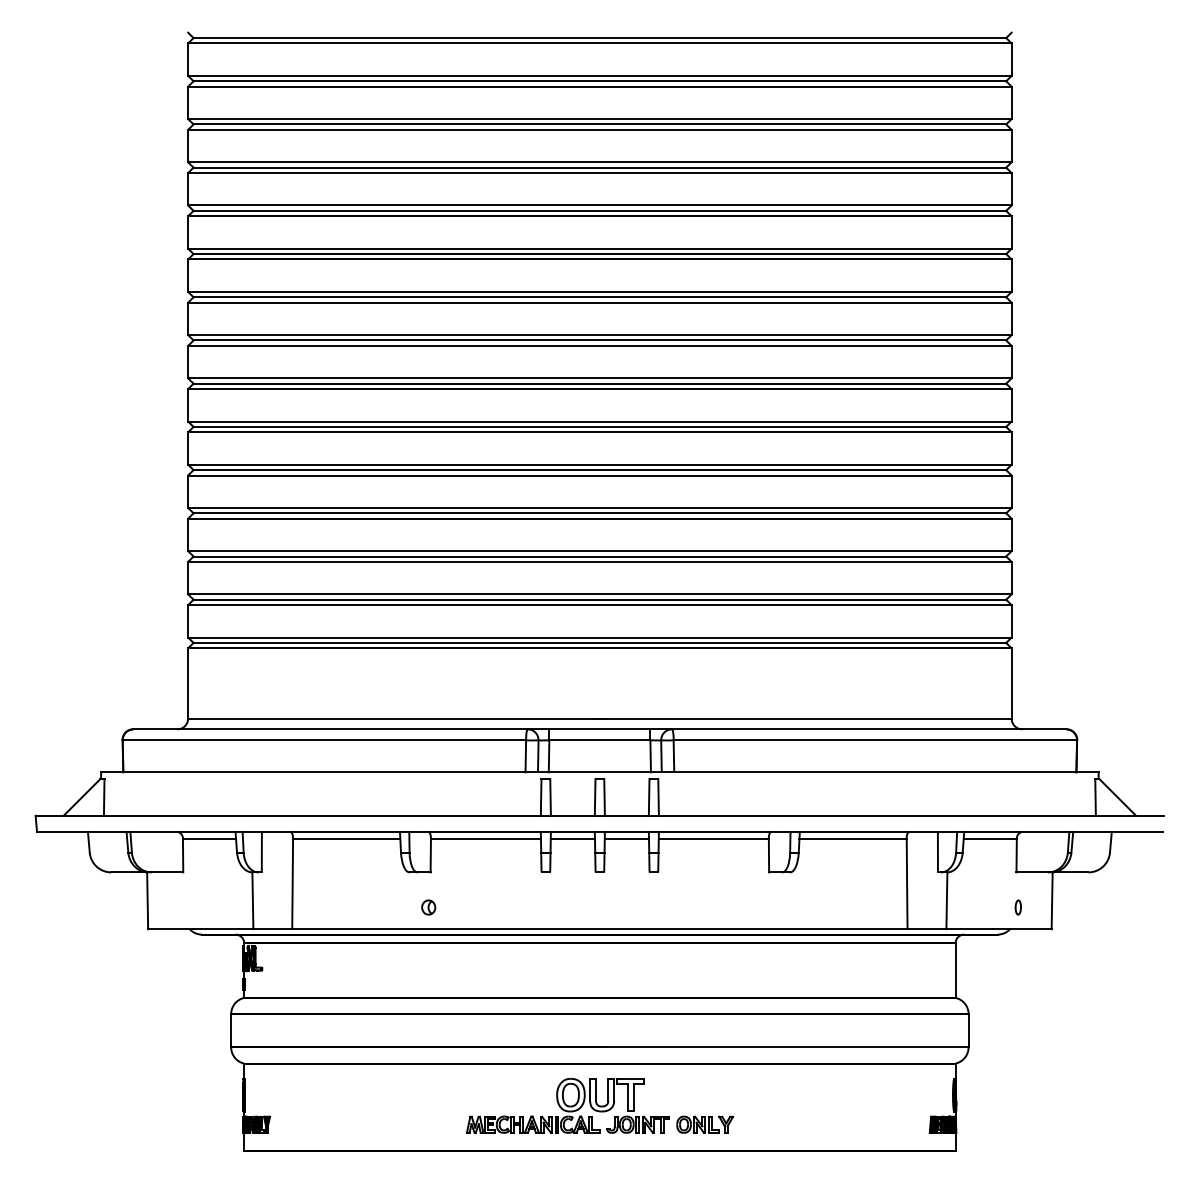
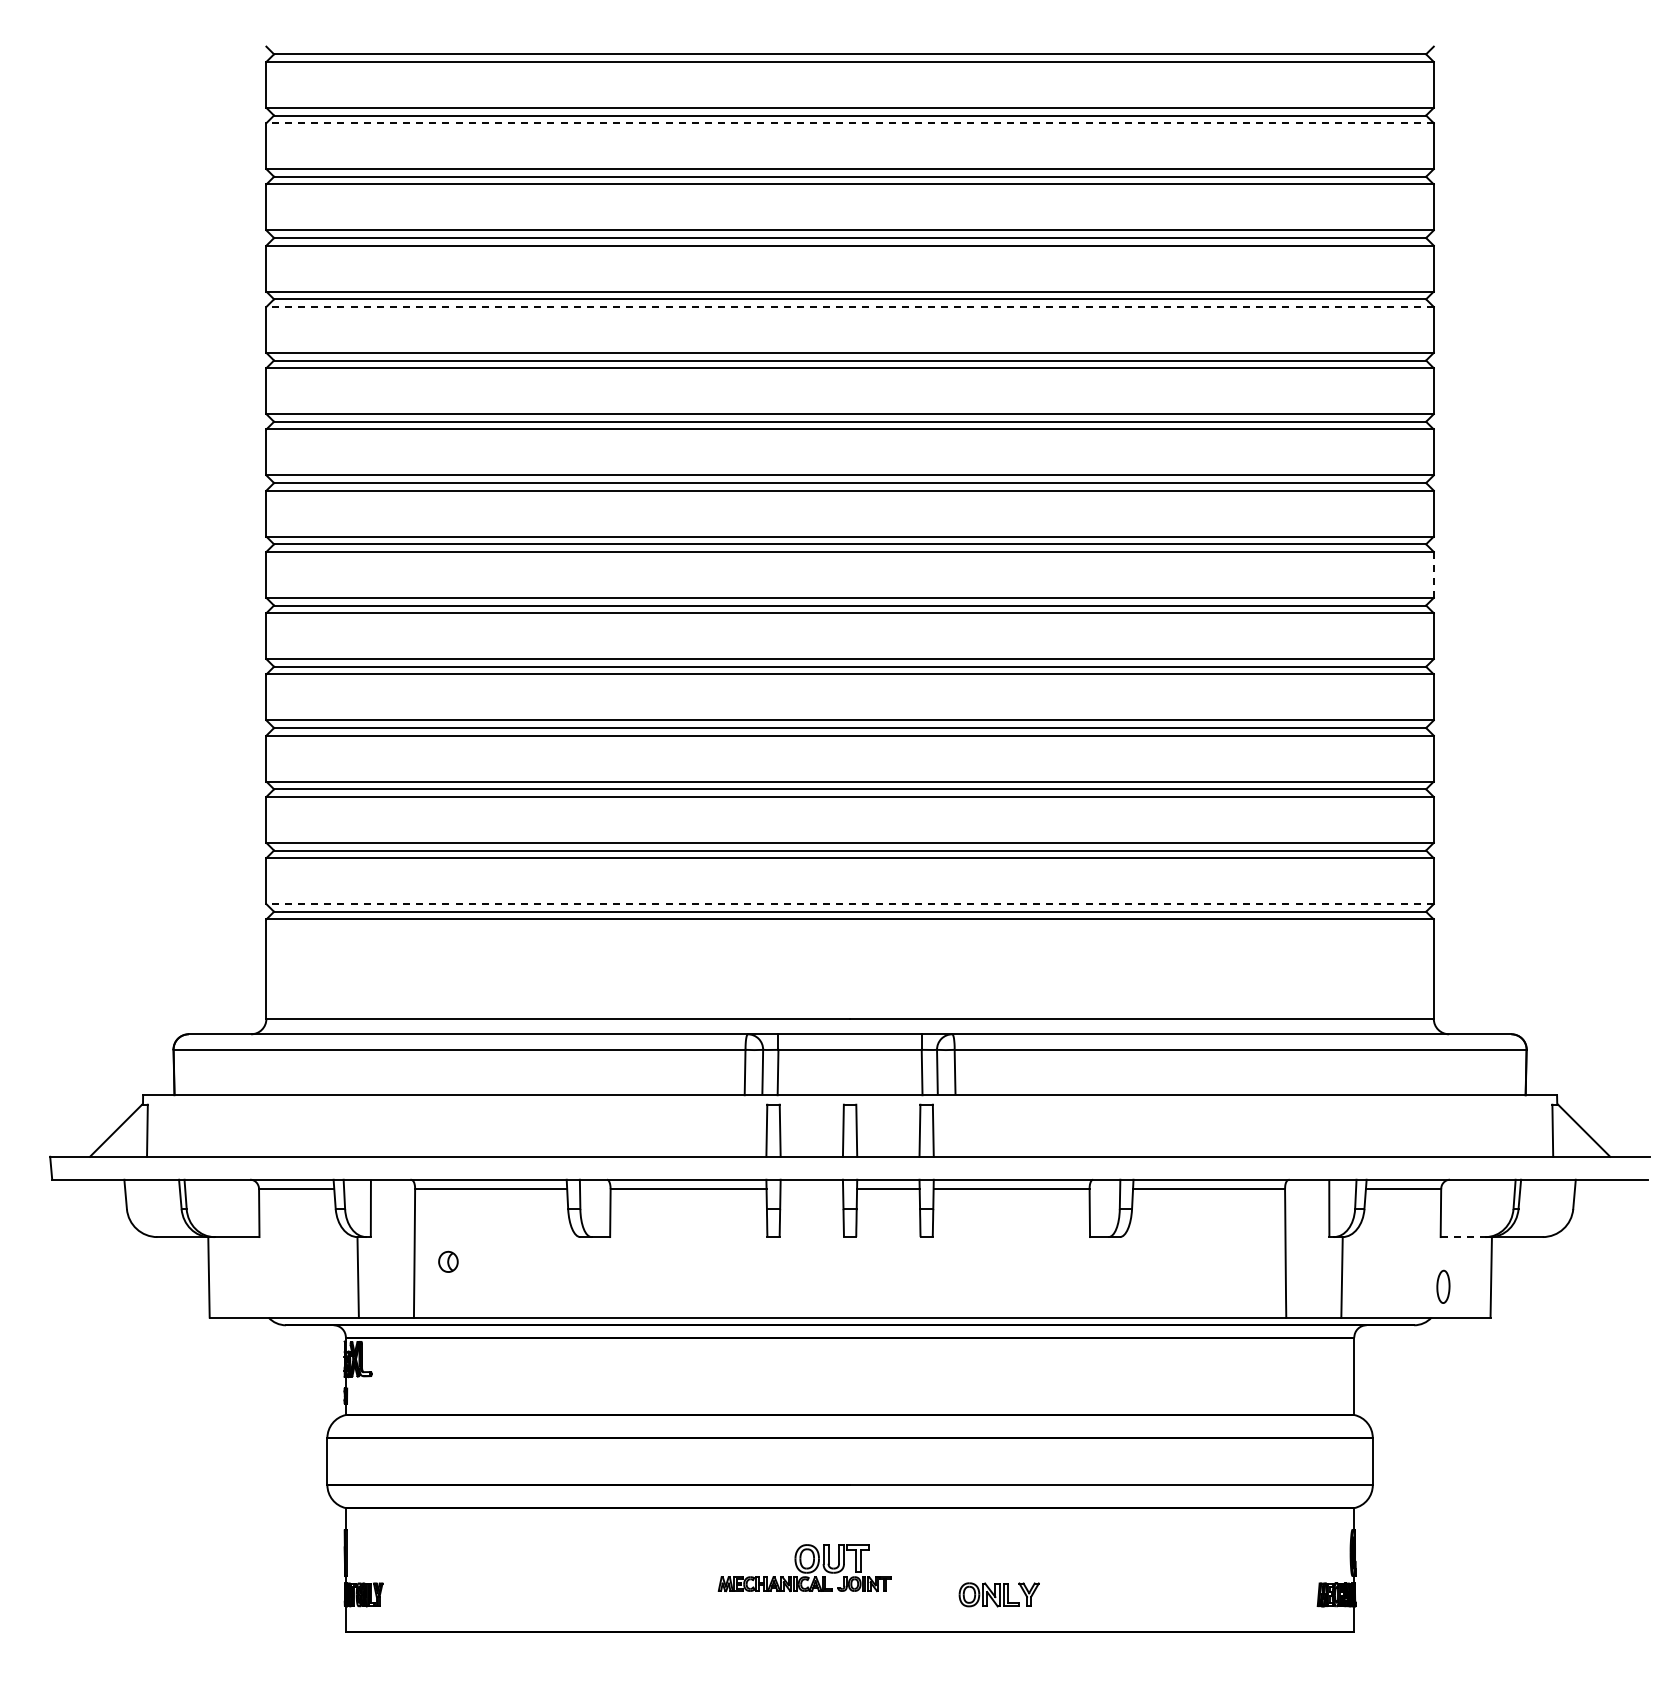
line: (600, 86) -> (850, 123), solid -> dashed
line: (600, 215) -> (850, 306), solid -> dashed
line: (1011, 405) -> (1433, 574), solid -> dashed
line: (600, 637) -> (850, 904), solid -> dashed
line: (572, 838) -> (811, 1189), removed
line: (1032, 872) -> (1463, 1237), solid -> dashed
part: (428, 907) -> (448, 1261), moved
part: (1017, 907) -> (1442, 1286), size x1.6
part: (567, 1105) -> (804, 1567), size x0.6

